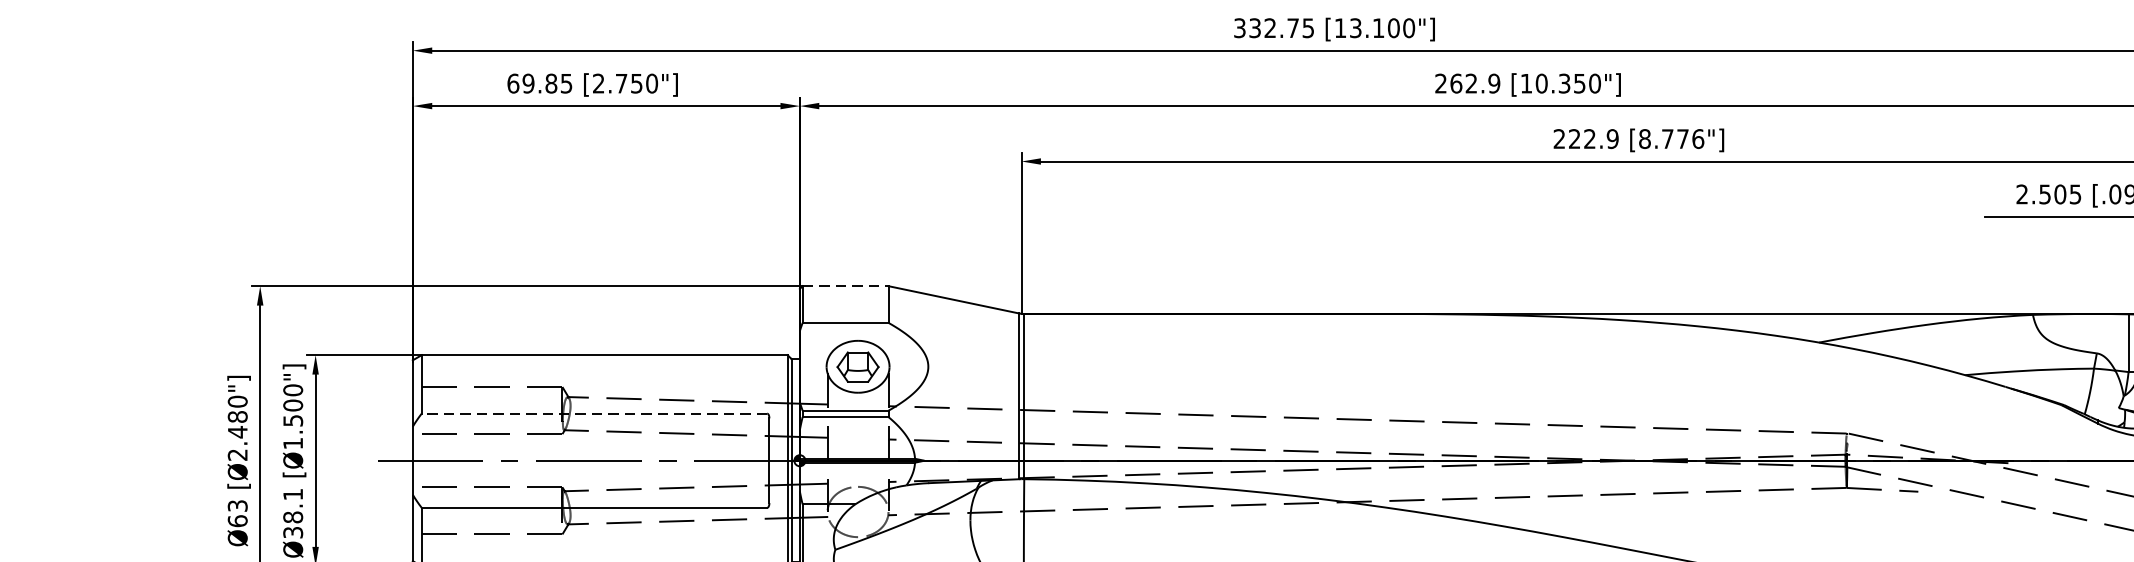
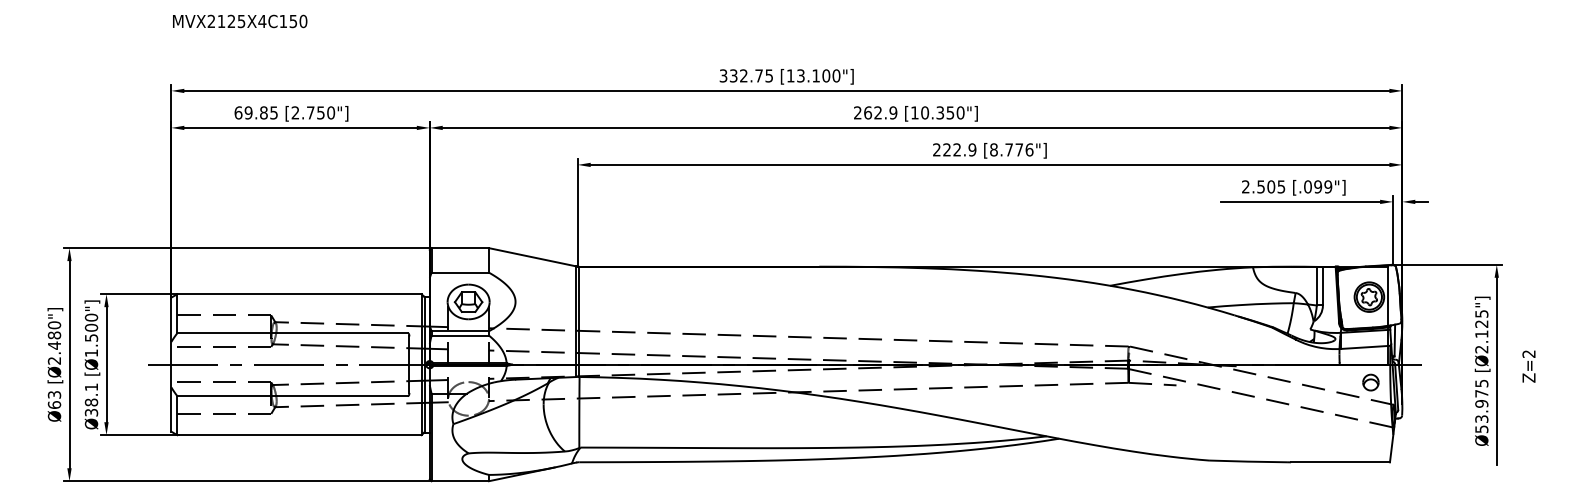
line: (845, 286) -> (460, 248), dashed -> solid
line: (594, 414) -> (292, 333), dashed -> solid

